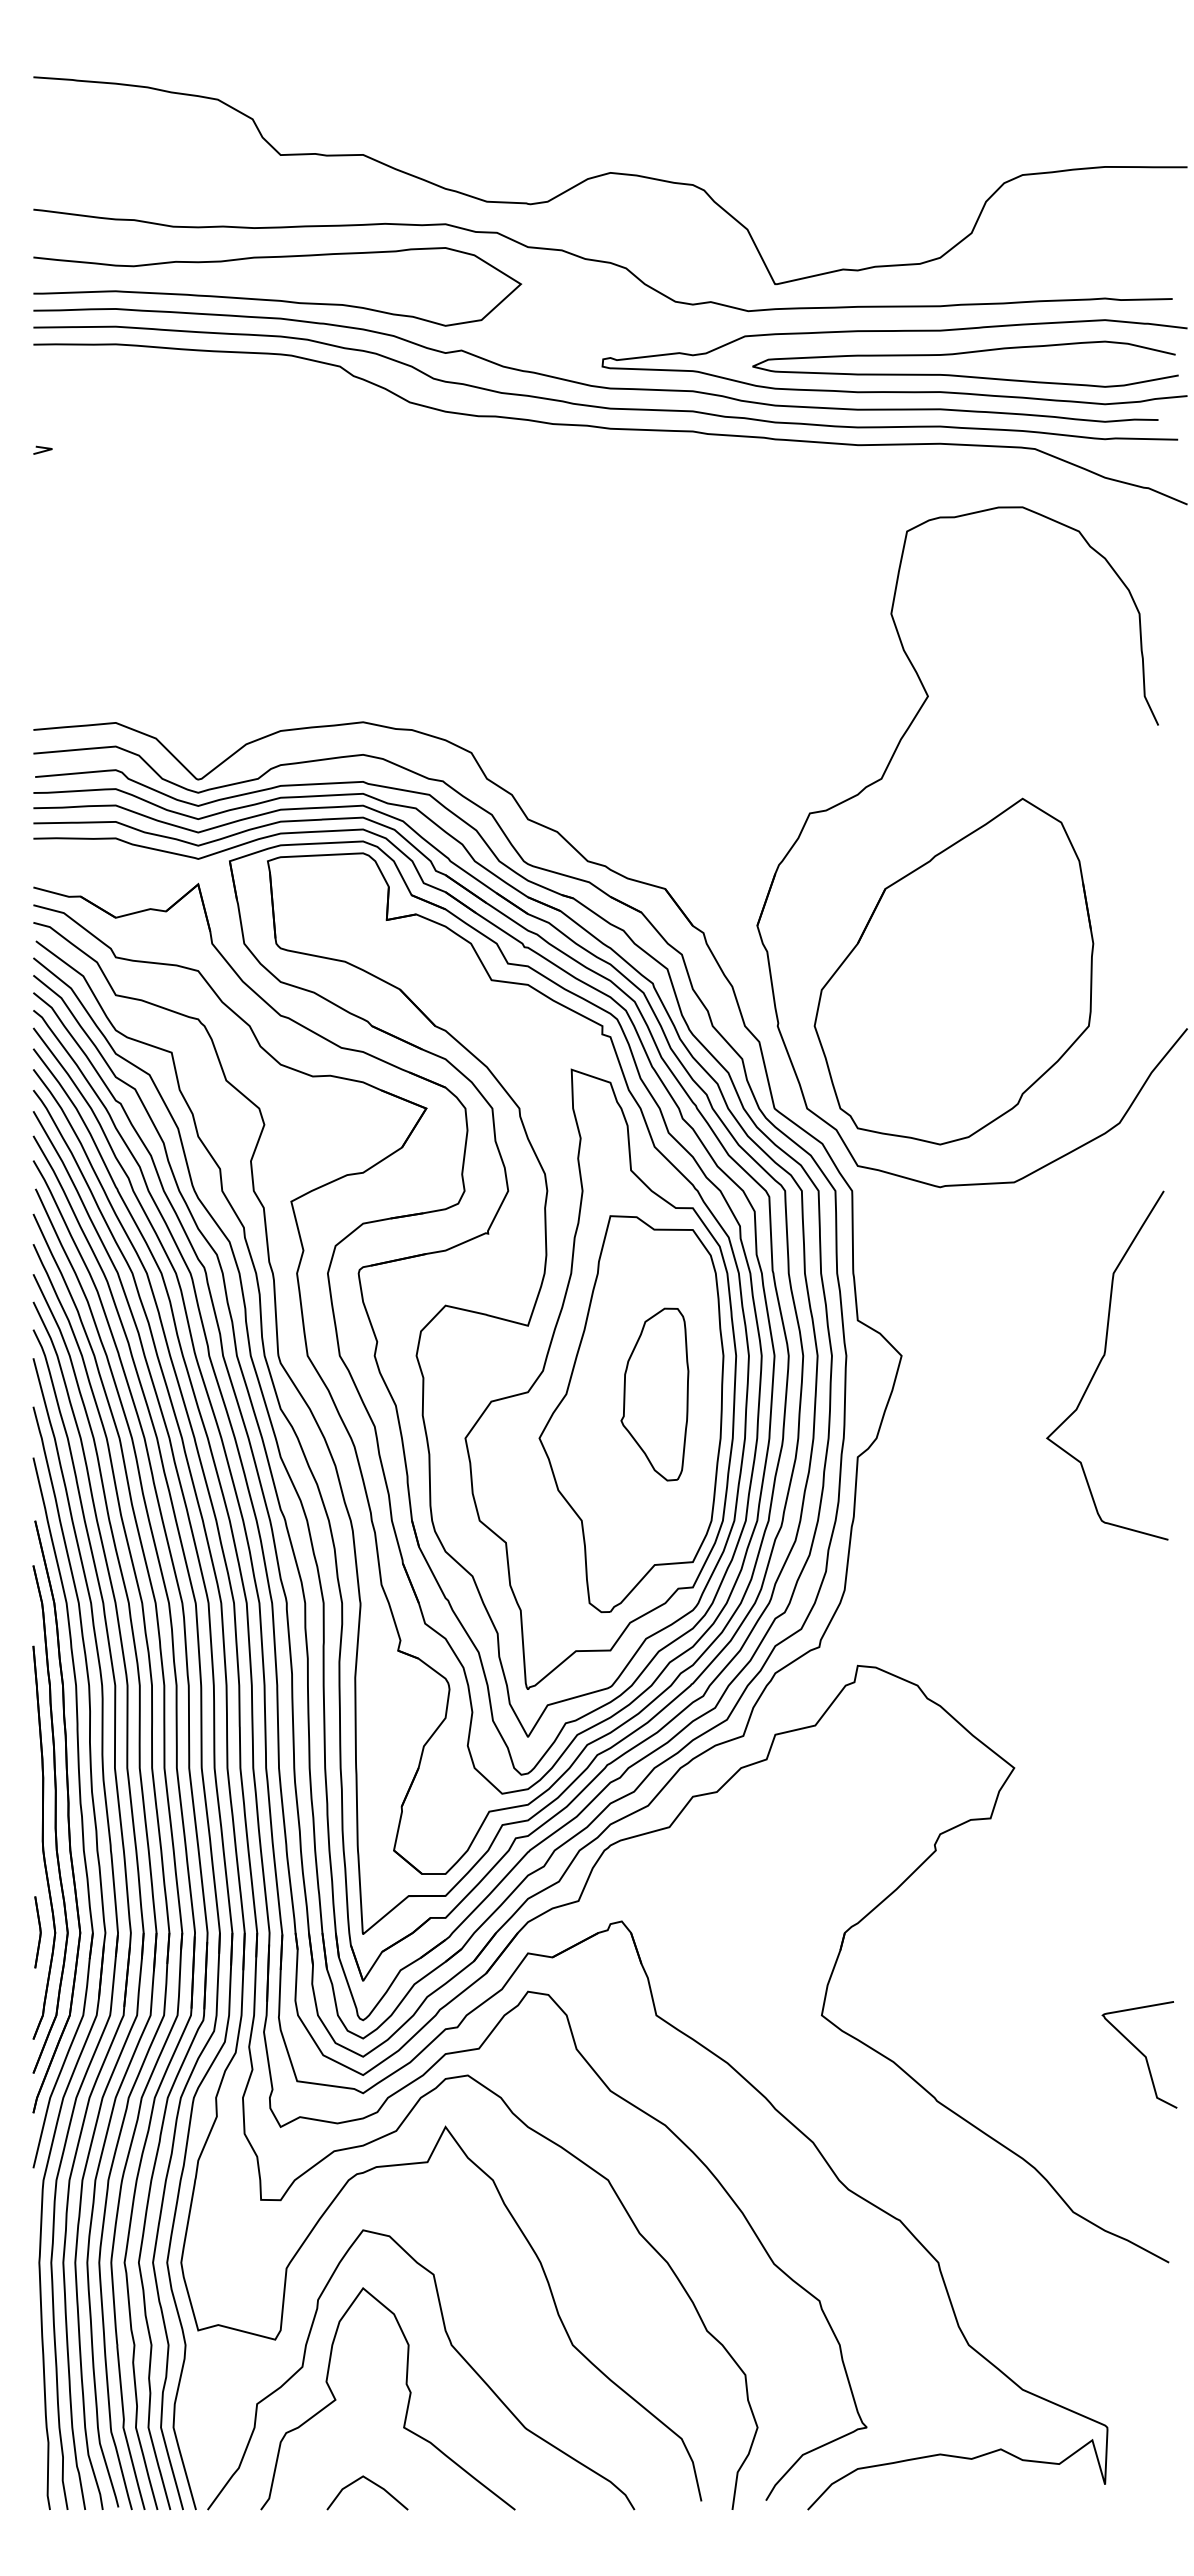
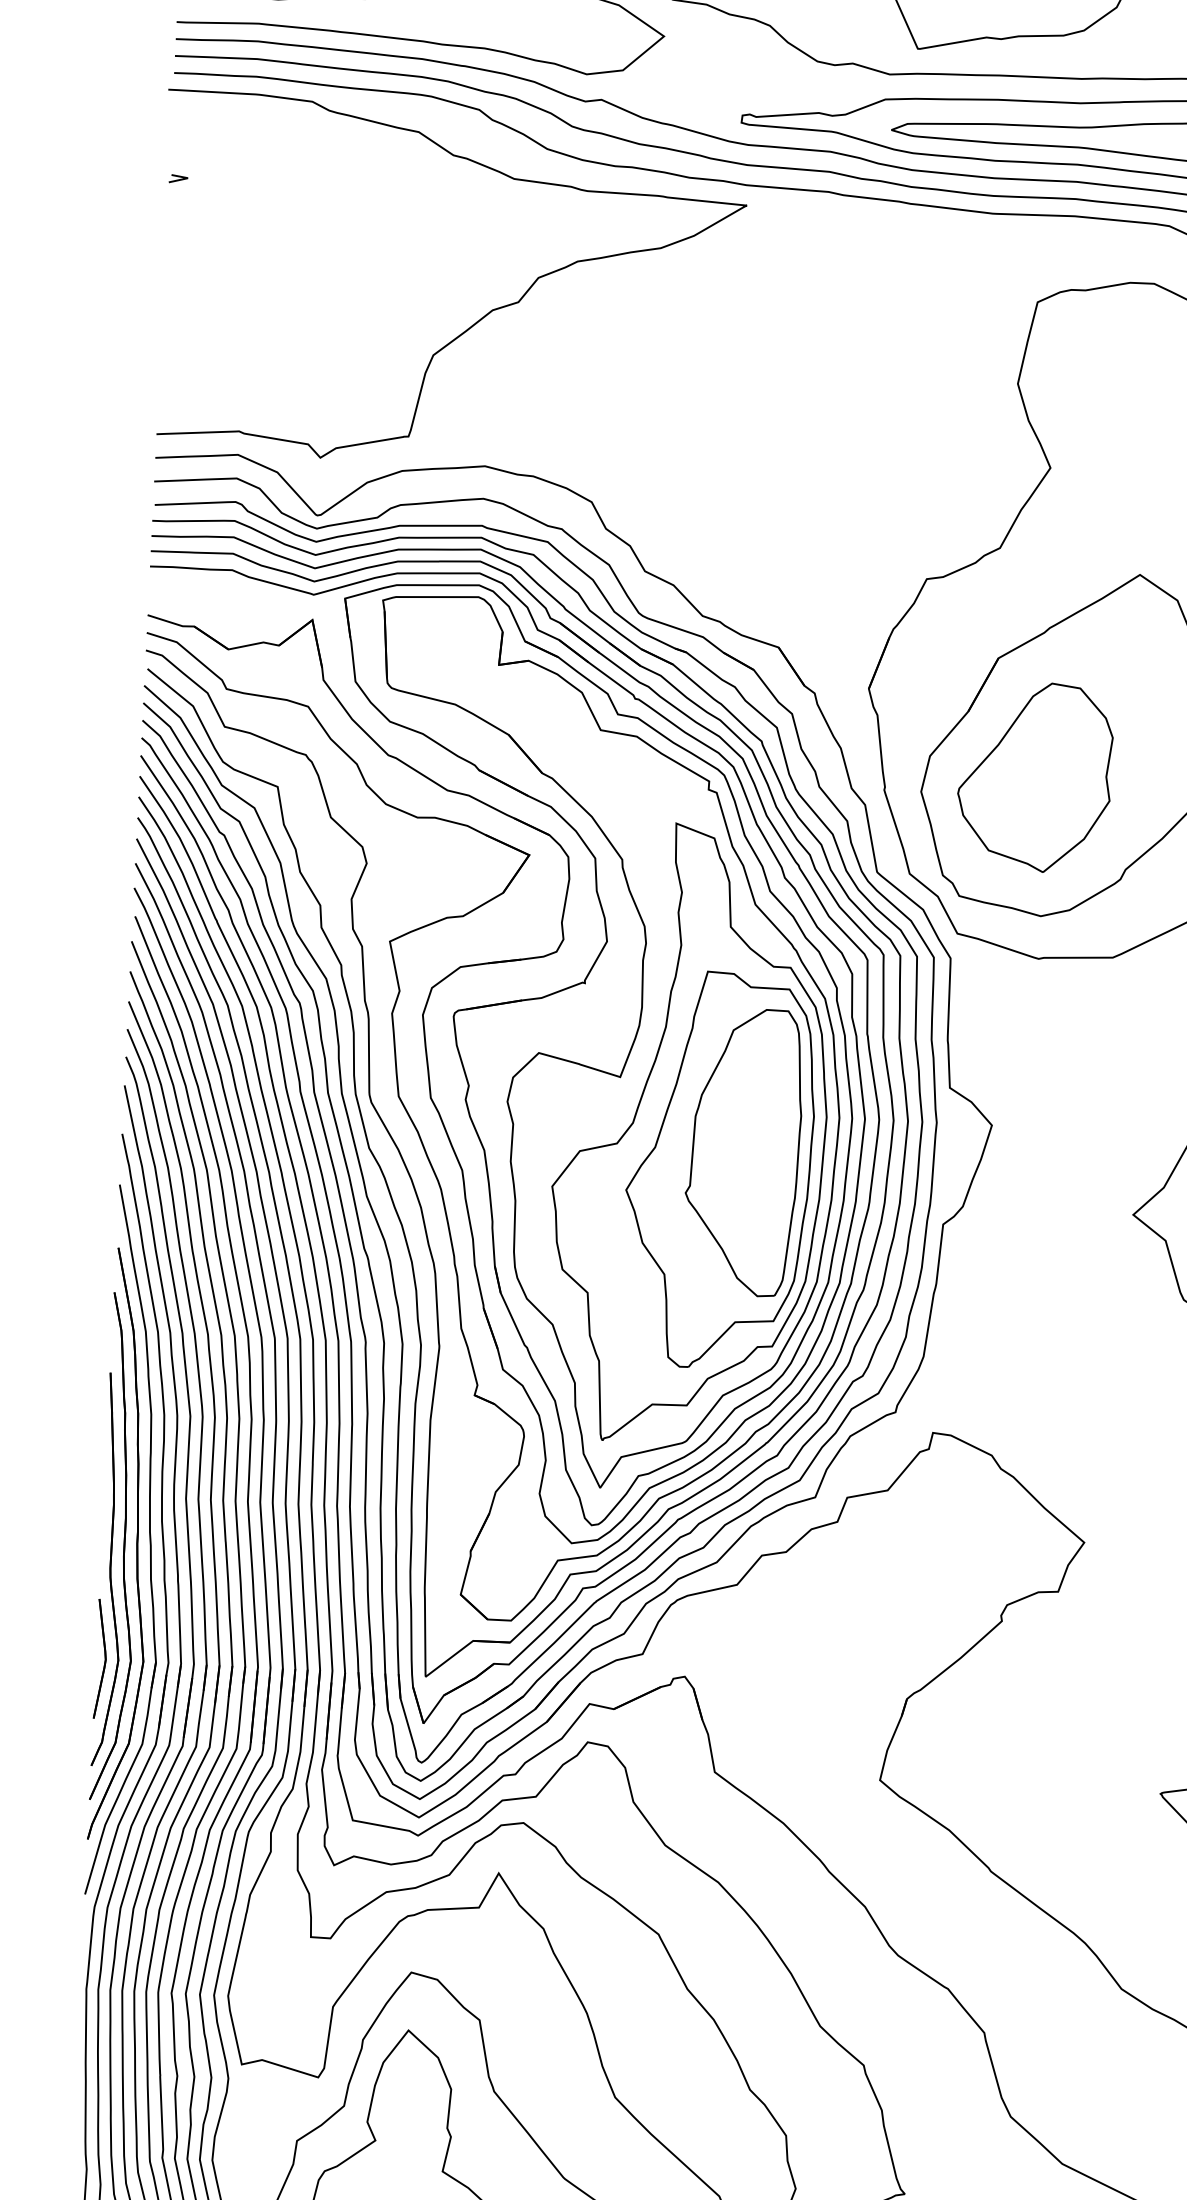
curve: (351, 574) -> (480, 318), added
part: (927, 1005) -> (1034, 776), added
part: (654, 1394) -> (743, 1151), size x1.67
part: (37, 1932) -> (100, 1659), size x1.67

